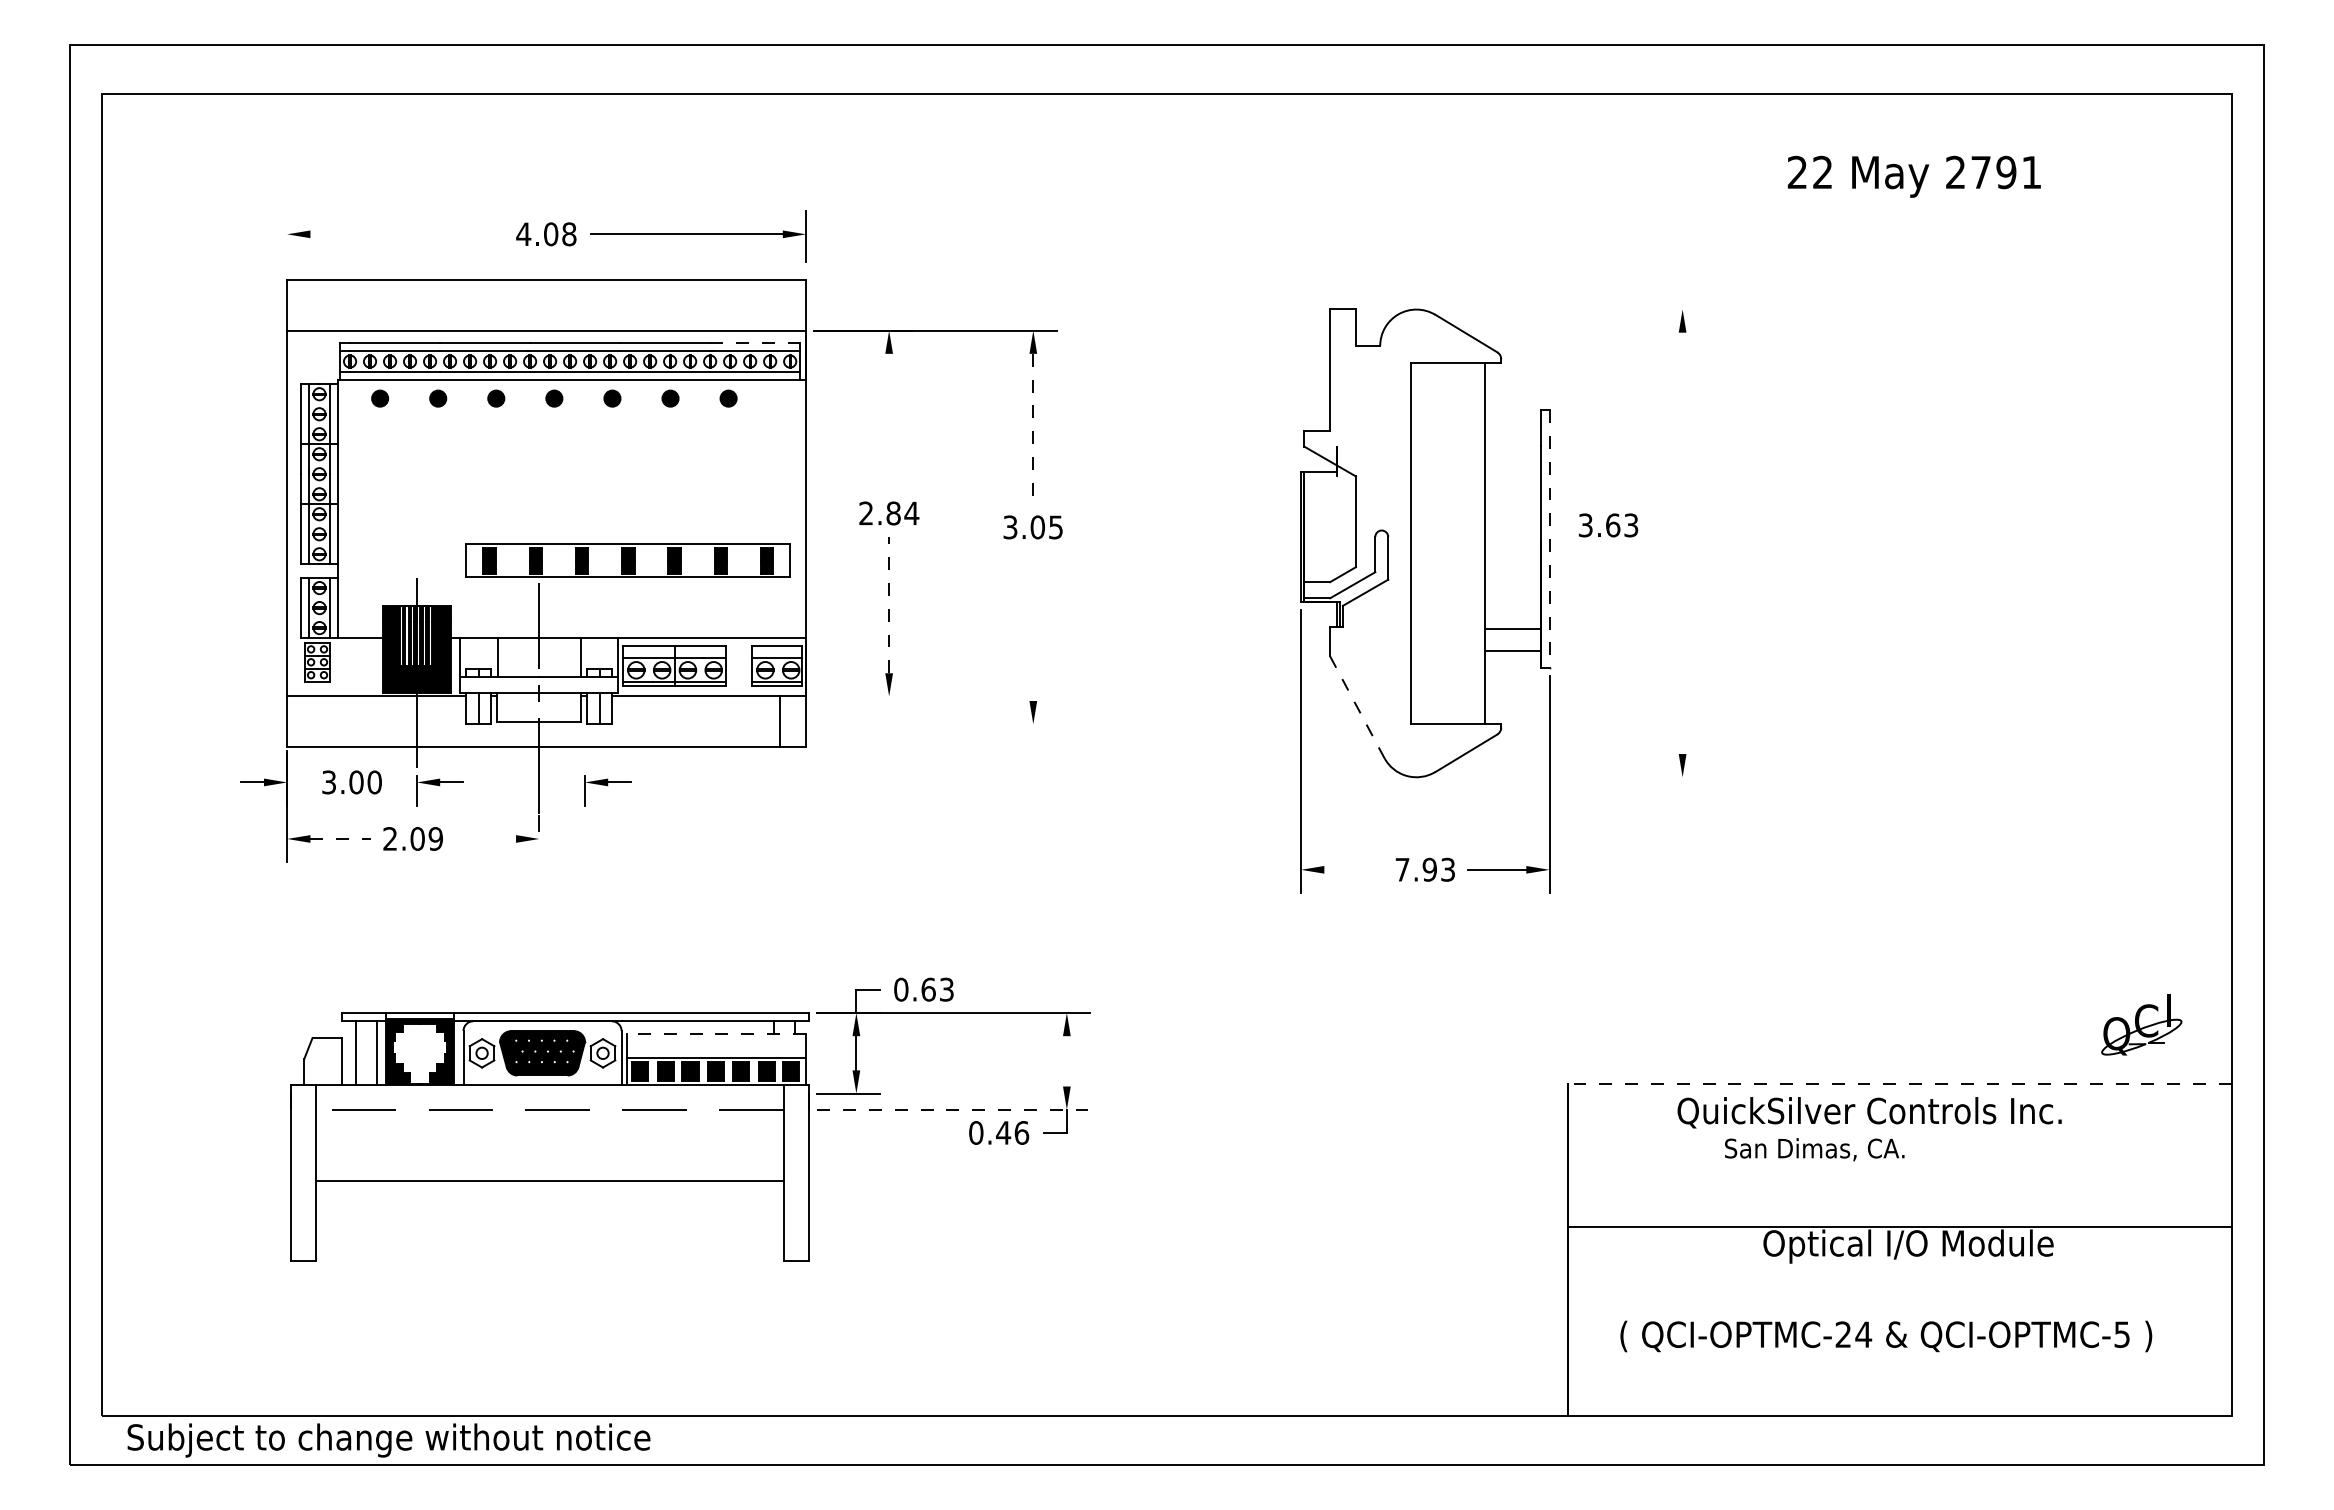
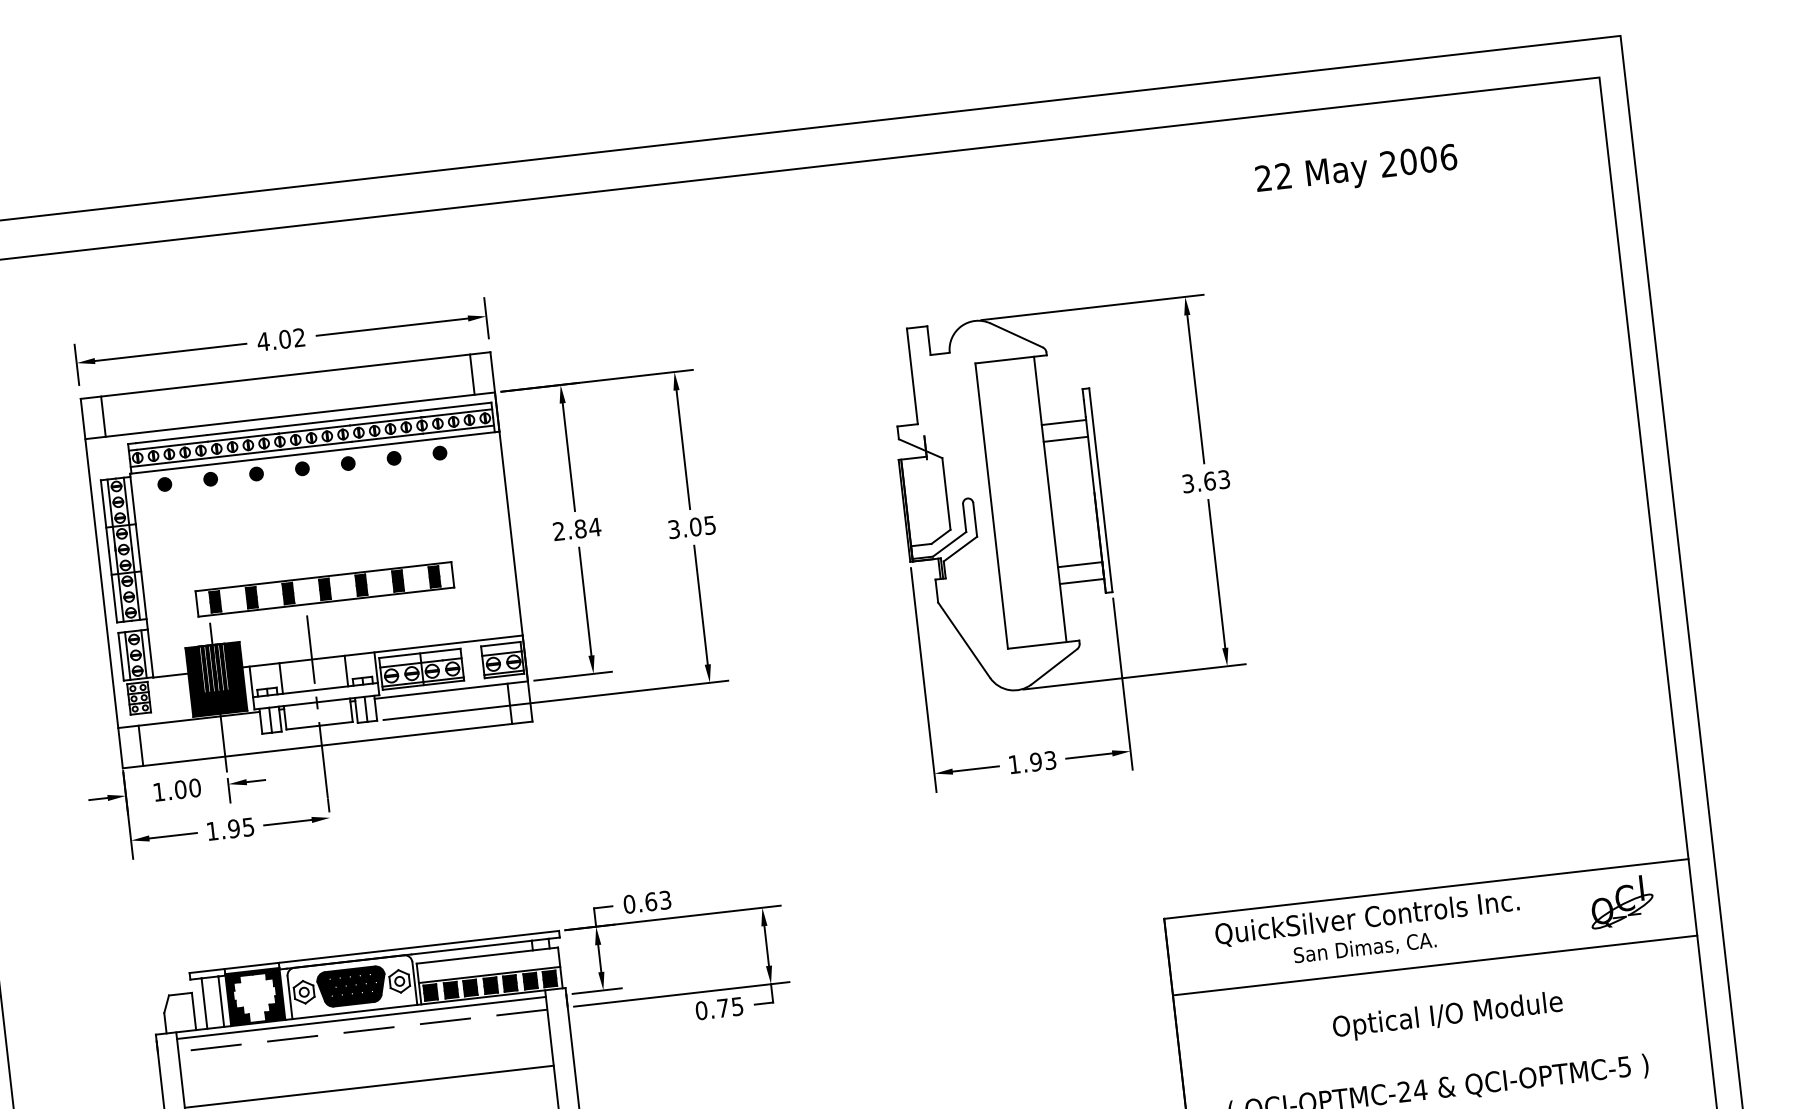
text: (2006, 172) -> (1428, 159), 2791 -> 2006
line: (406, 234) -> (170, 352), added
text: (569, 234) -> (299, 337), 4.08 -> 4.02
line: (287, 236) -> (77, 364), added
line: (313, 304) -> (103, 416), added
line: (780, 304) -> (472, 374), added
line: (1564, 309) -> (1091, 307), added
line: (755, 342) -> (456, 406), dashed -> solid
line: (889, 421) -> (569, 456), added
line: (1682, 426) -> (1195, 389), added
line: (1033, 429) -> (683, 450), dashed -> solid
line: (1513, 449) -> (1064, 422), added
line: (1513, 470) -> (1066, 439), added
text: (1608, 525) -> (1206, 481), moved
line: (1549, 539) -> (1100, 490), dashed -> solid
part: (627, 560) -> (324, 589), moved
line: (889, 604) -> (585, 601), dashed -> solid
line: (1033, 625) -> (701, 604), added
line: (1682, 660) -> (1216, 574), added
line: (863, 696) -> (573, 676), added
line: (1357, 707) -> (964, 640), dashed -> solid
line: (313, 721) -> (141, 745), added
line: (838, 724) -> (556, 700), added
line: (1564, 777) -> (1134, 677), added
text: (328, 782) -> (158, 792), 3.00 -> 1.00
part: (607, 790) -> (379, 773), removed
line: (341, 838) -> (173, 835), dashed -> solid
text: (412, 838) -> (229, 828), 2.09 -> 1.95
line: (485, 838) -> (287, 822), added
line: (1353, 869) -> (975, 768), added
text: (1402, 869) -> (1014, 764), 7.93 -> 1.93
part: (2141, 1024) -> (1621, 901), moved
line: (716, 1033) -> (487, 955), dashed -> solid
line: (1066, 1061) -> (766, 946), added
line: (1899, 1084) -> (1426, 889), dashed -> solid
line: (549, 1093) -> (361, 1017), added
line: (954, 1109) -> (682, 994), dashed -> solid
text: (1869, 1112) -> (1367, 918), moved
text: (1012, 1132) -> (730, 1007), 0.46 -> 0.75
line: (1899, 1226) -> (1434, 965), moved

